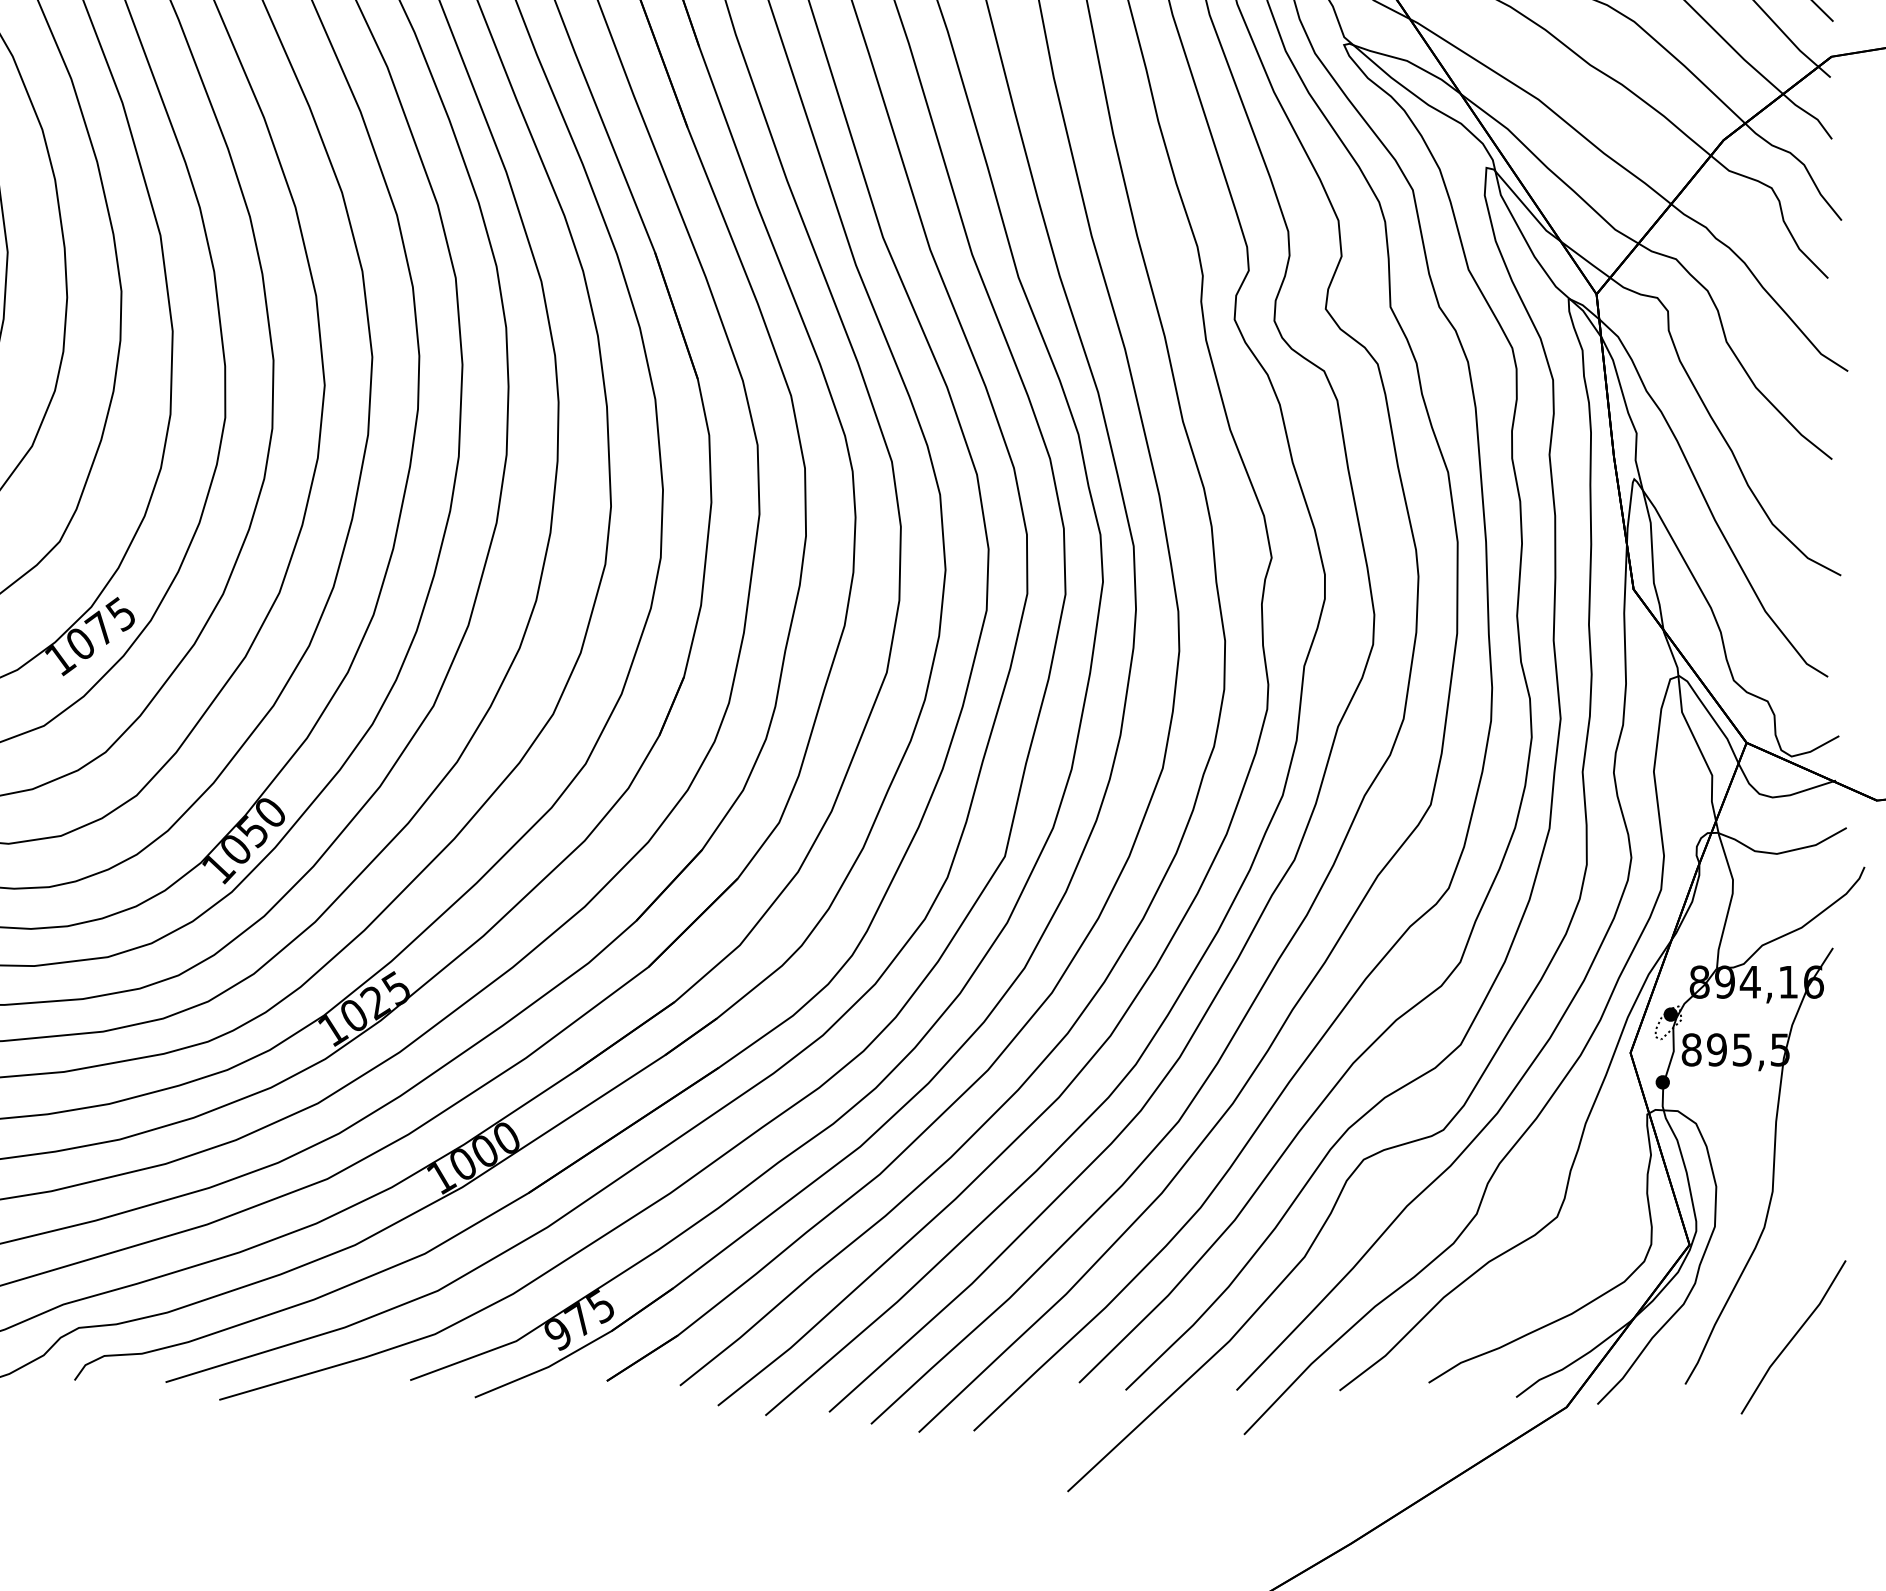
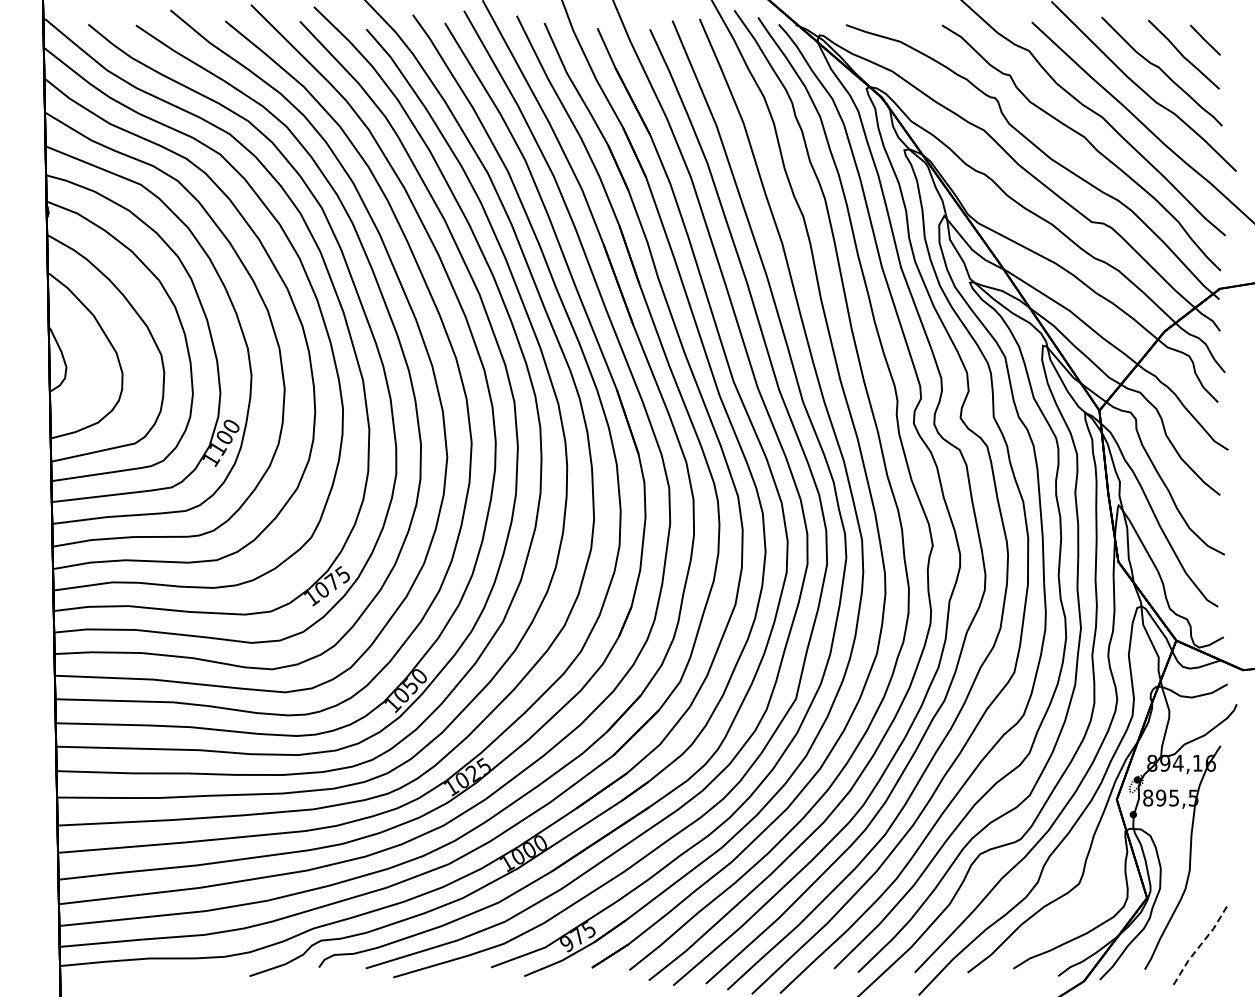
line: (1793, 1337) -> (1200, 945), solid -> dashed

